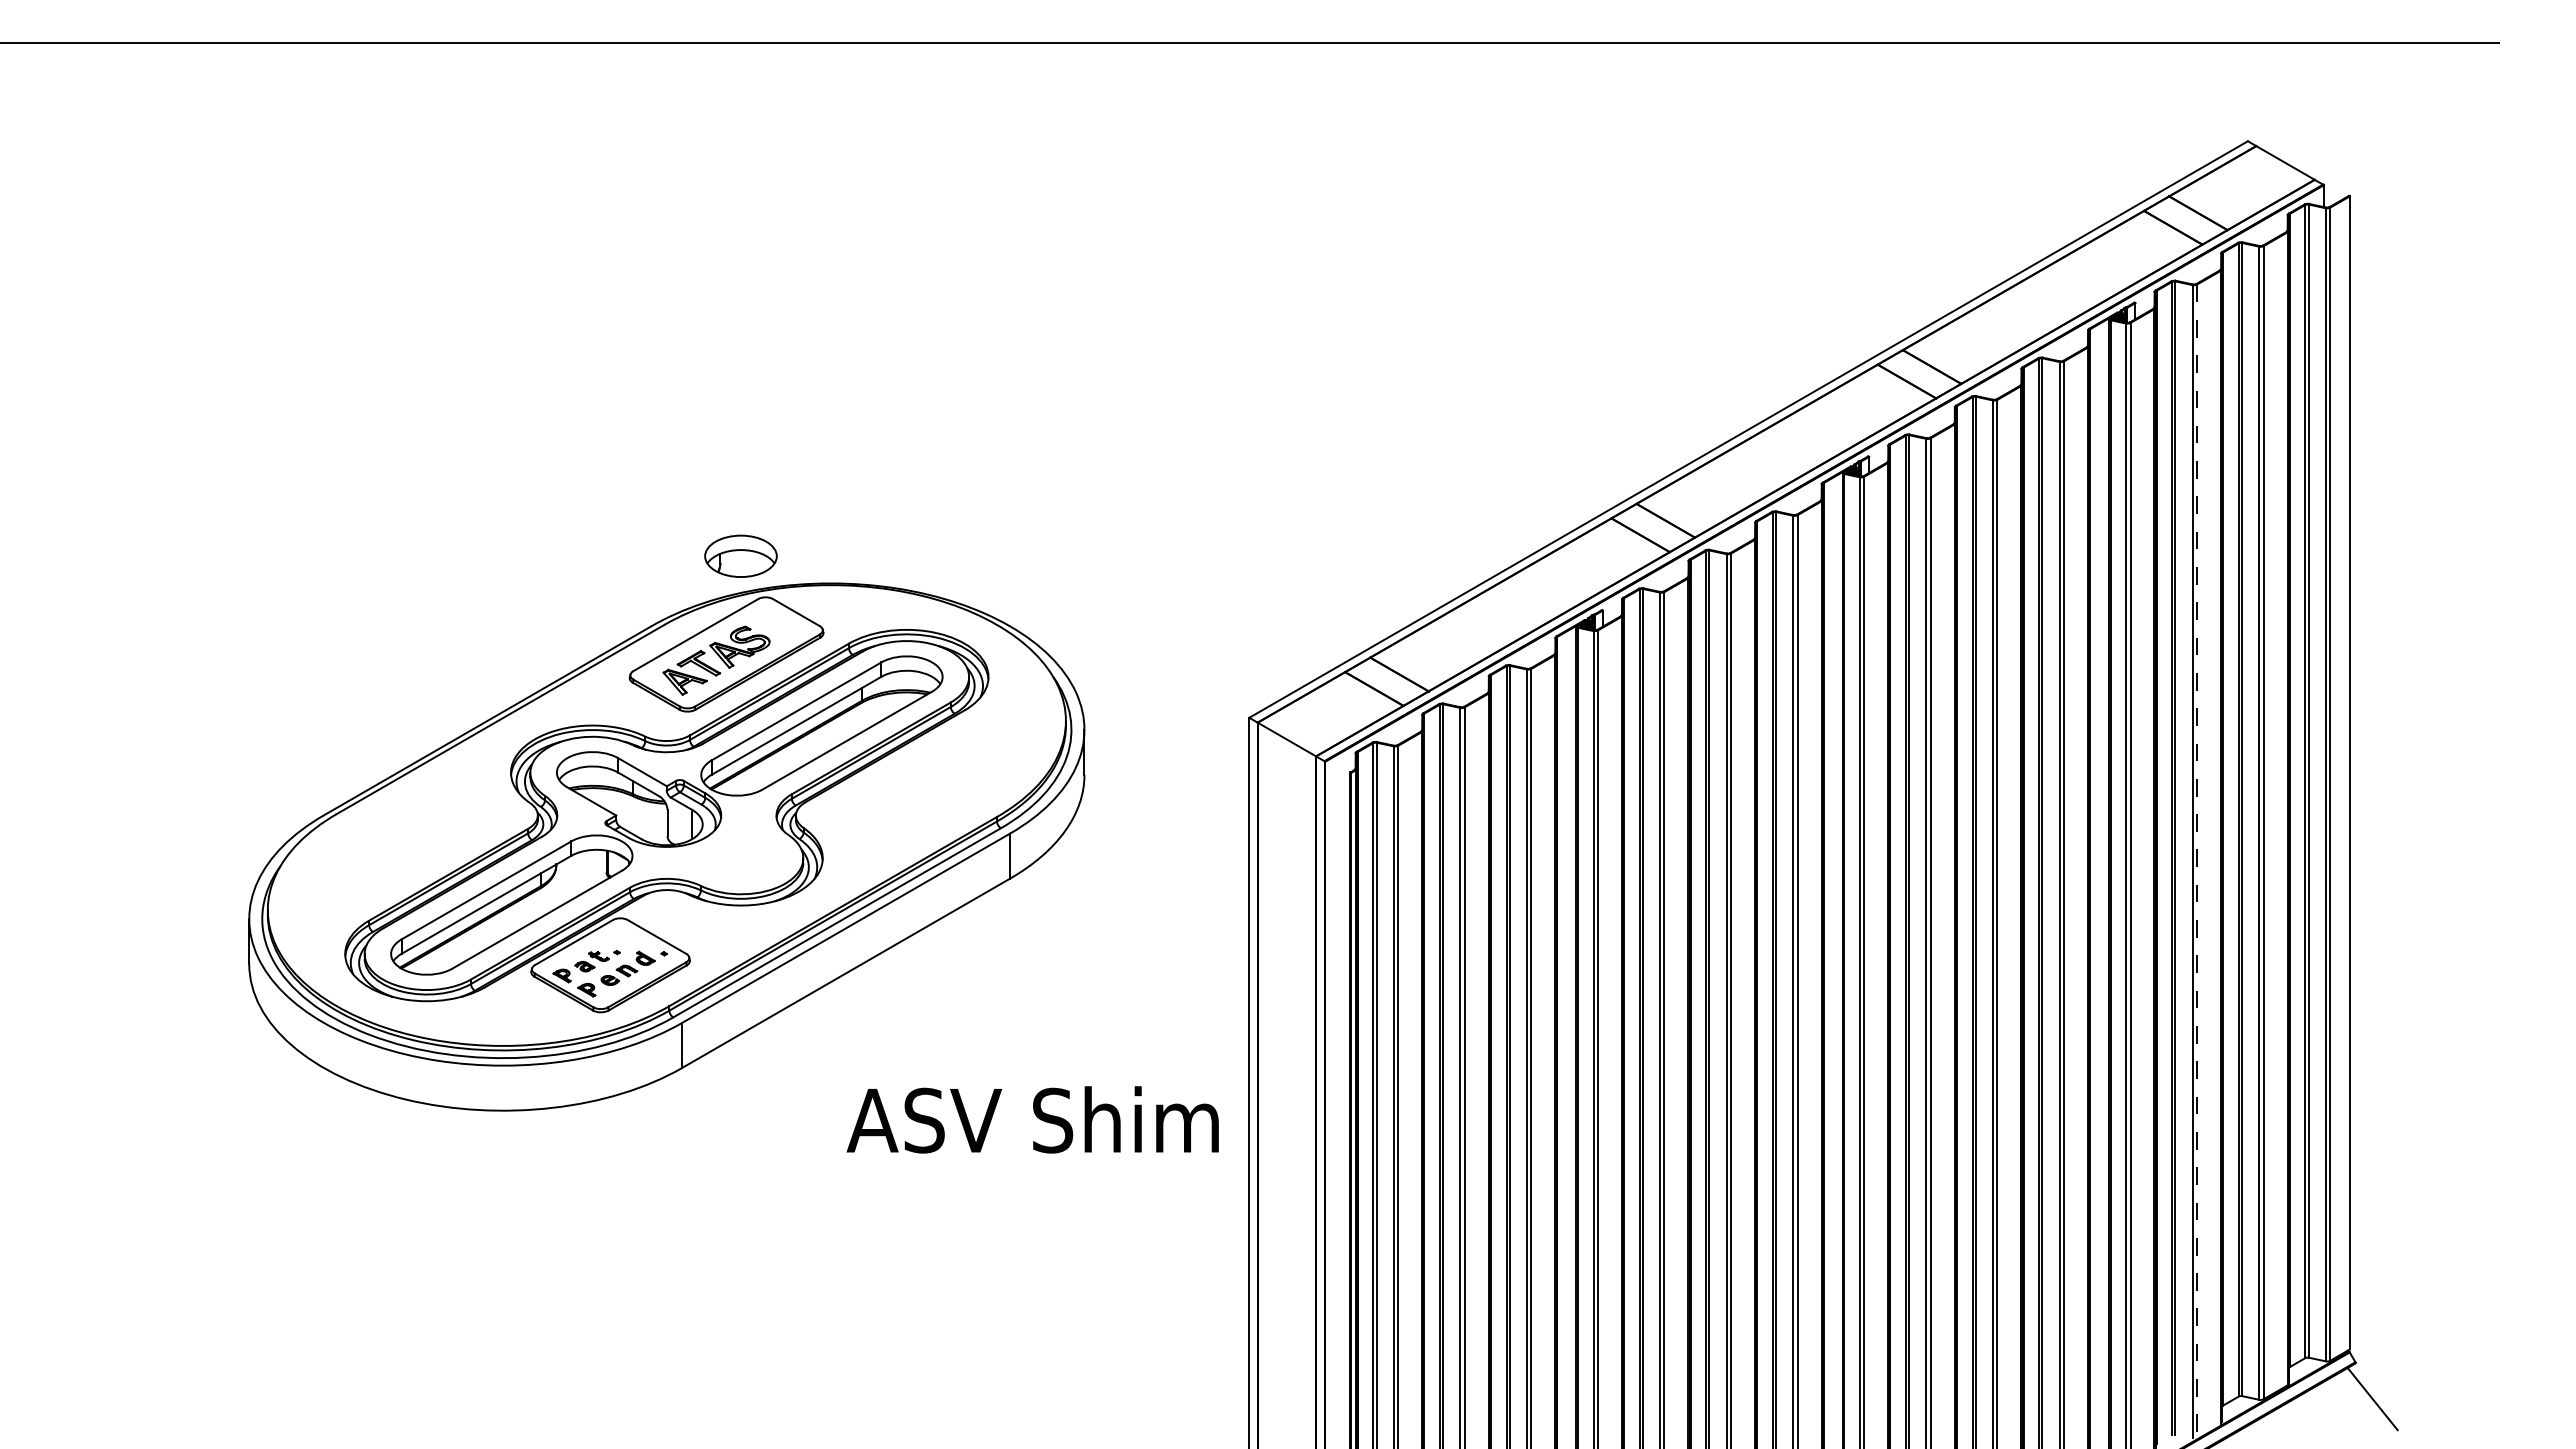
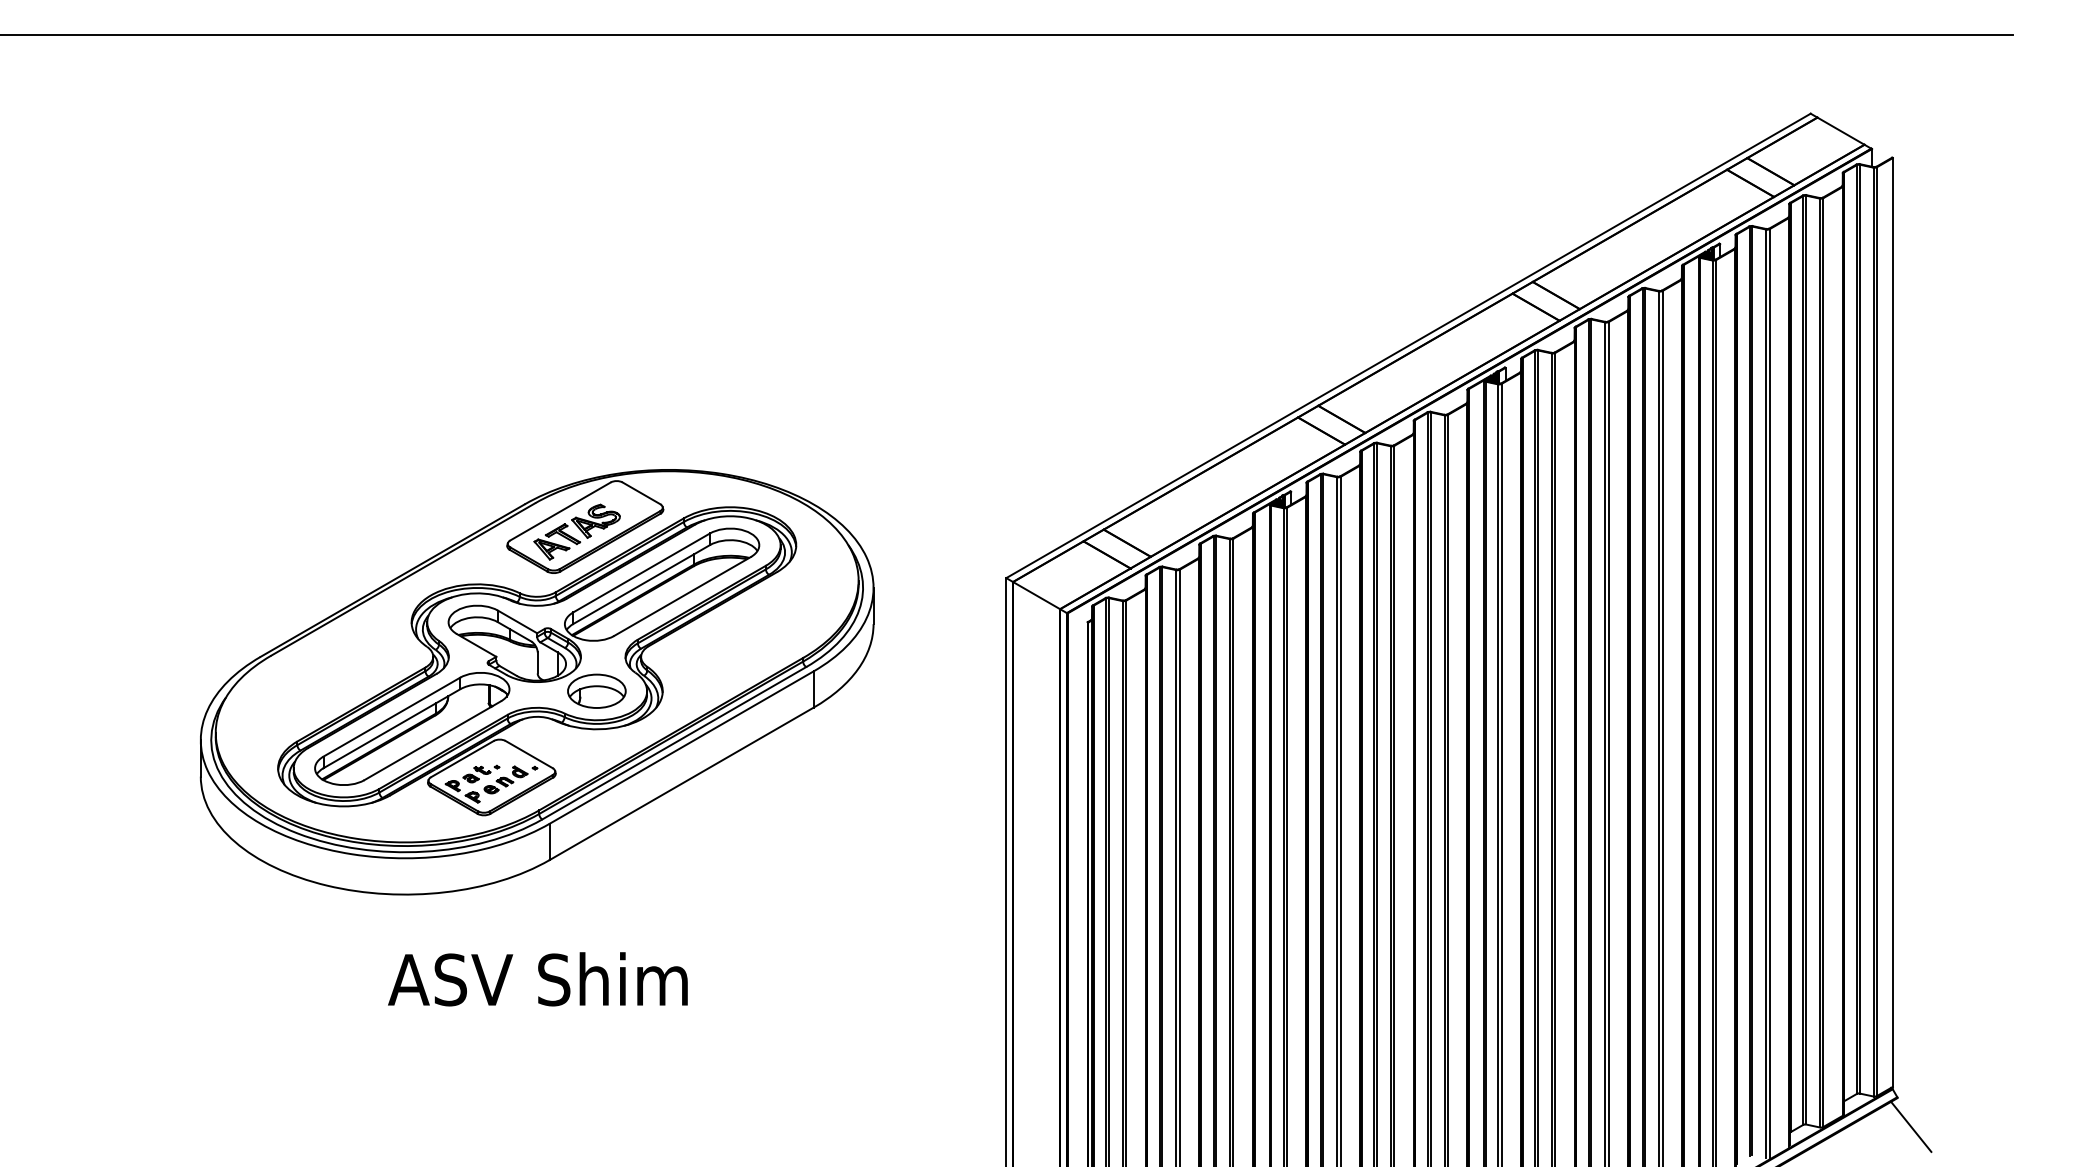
part: (740, 555) -> (596, 690), moved
line: (2197, 861) -> (1770, 693), dashed -> solid
text: (1032, 1119) -> (537, 979), moved

